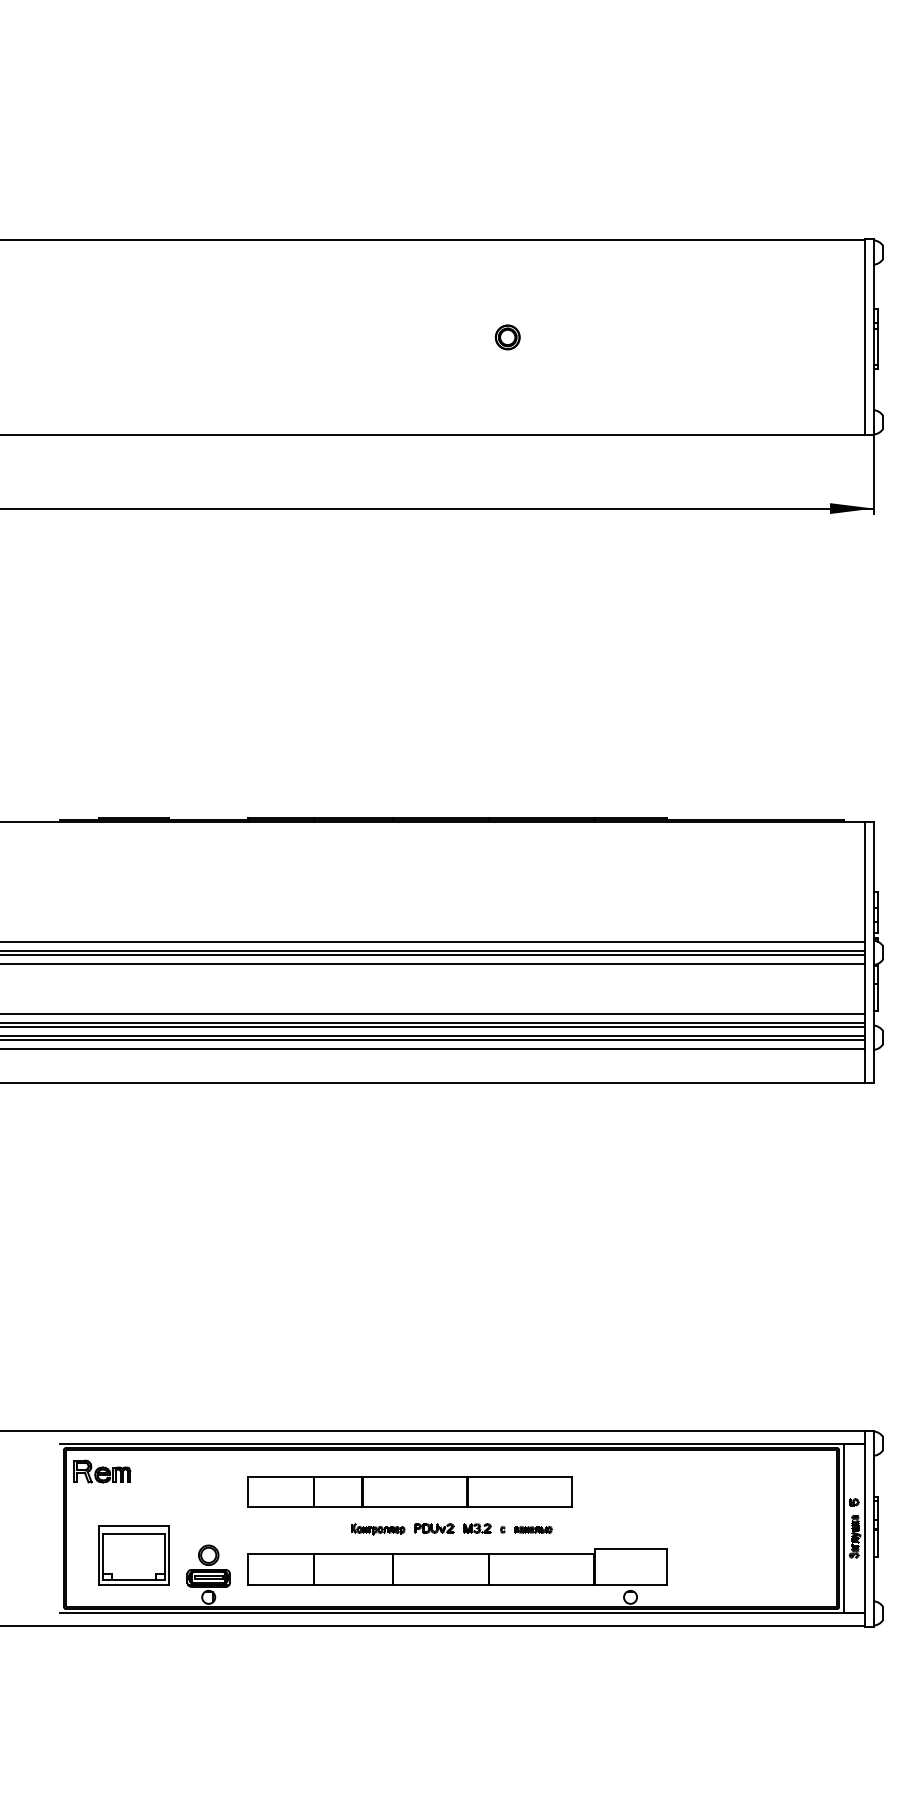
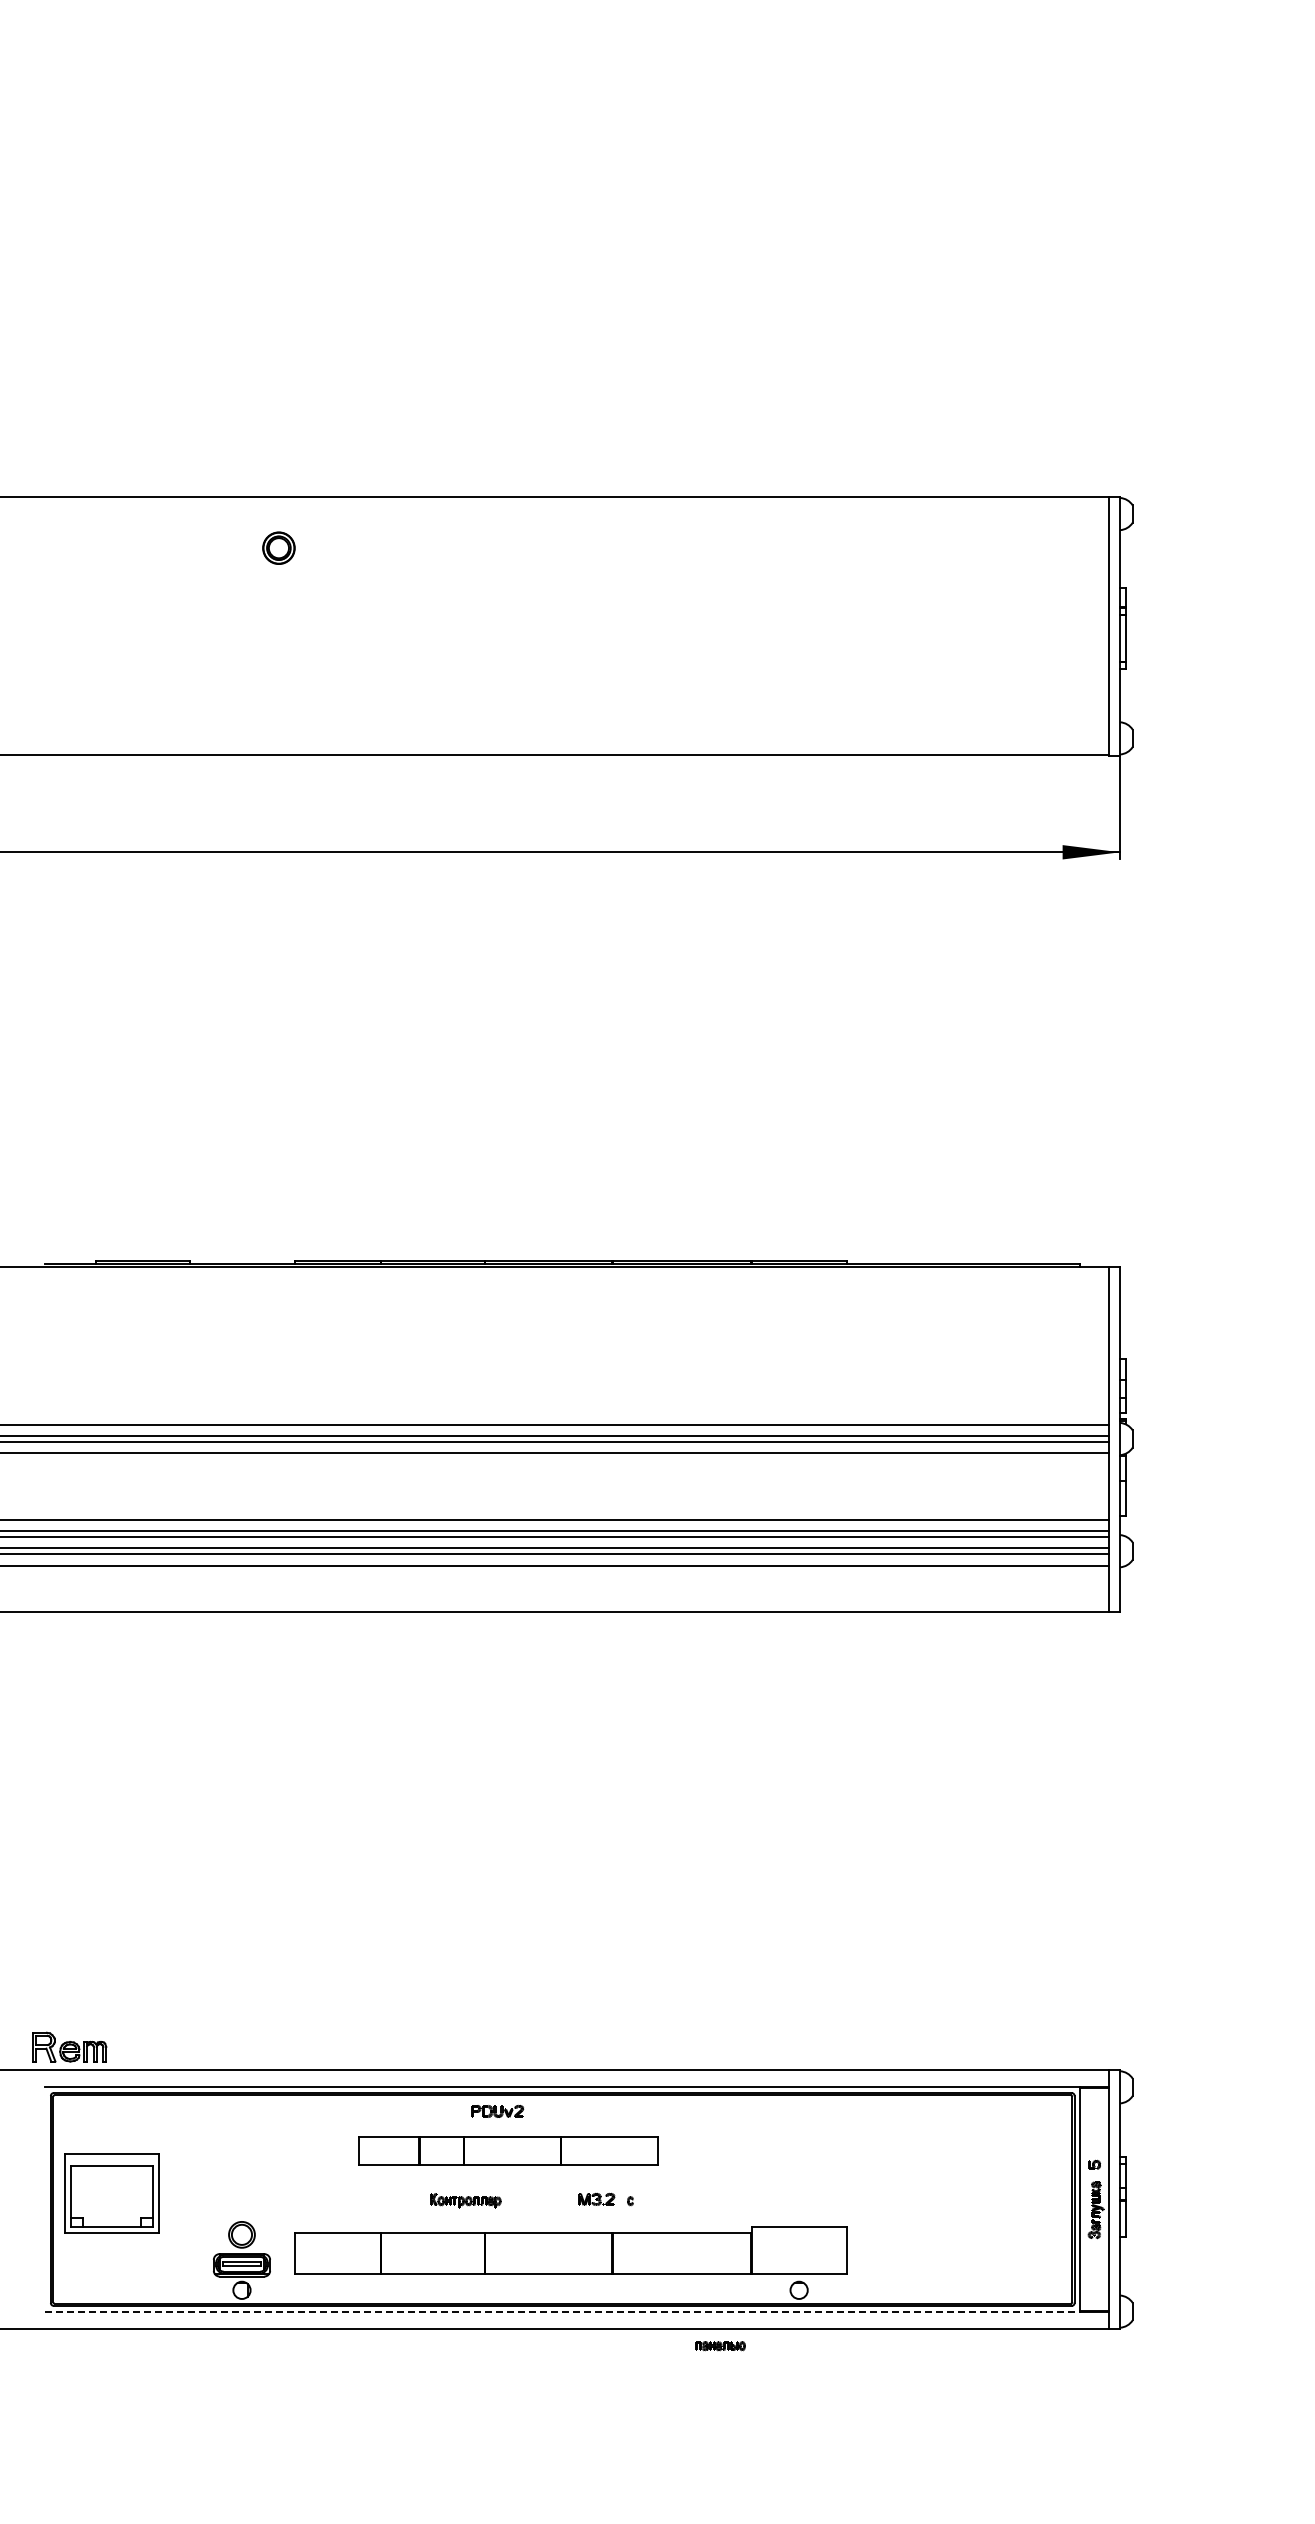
part: (507, 336) -> (278, 547), moved
part: (102, 1471) -> (69, 2046), moved
part: (410, 1491) -> (508, 2150), size x0.7
part: (433, 1528) -> (497, 2111), moved
part: (533, 1530) -> (720, 2346), moved
part: (133, 1555) -> (111, 2193), moved
line: (451, 1613) -> (562, 2311), solid -> dashed

